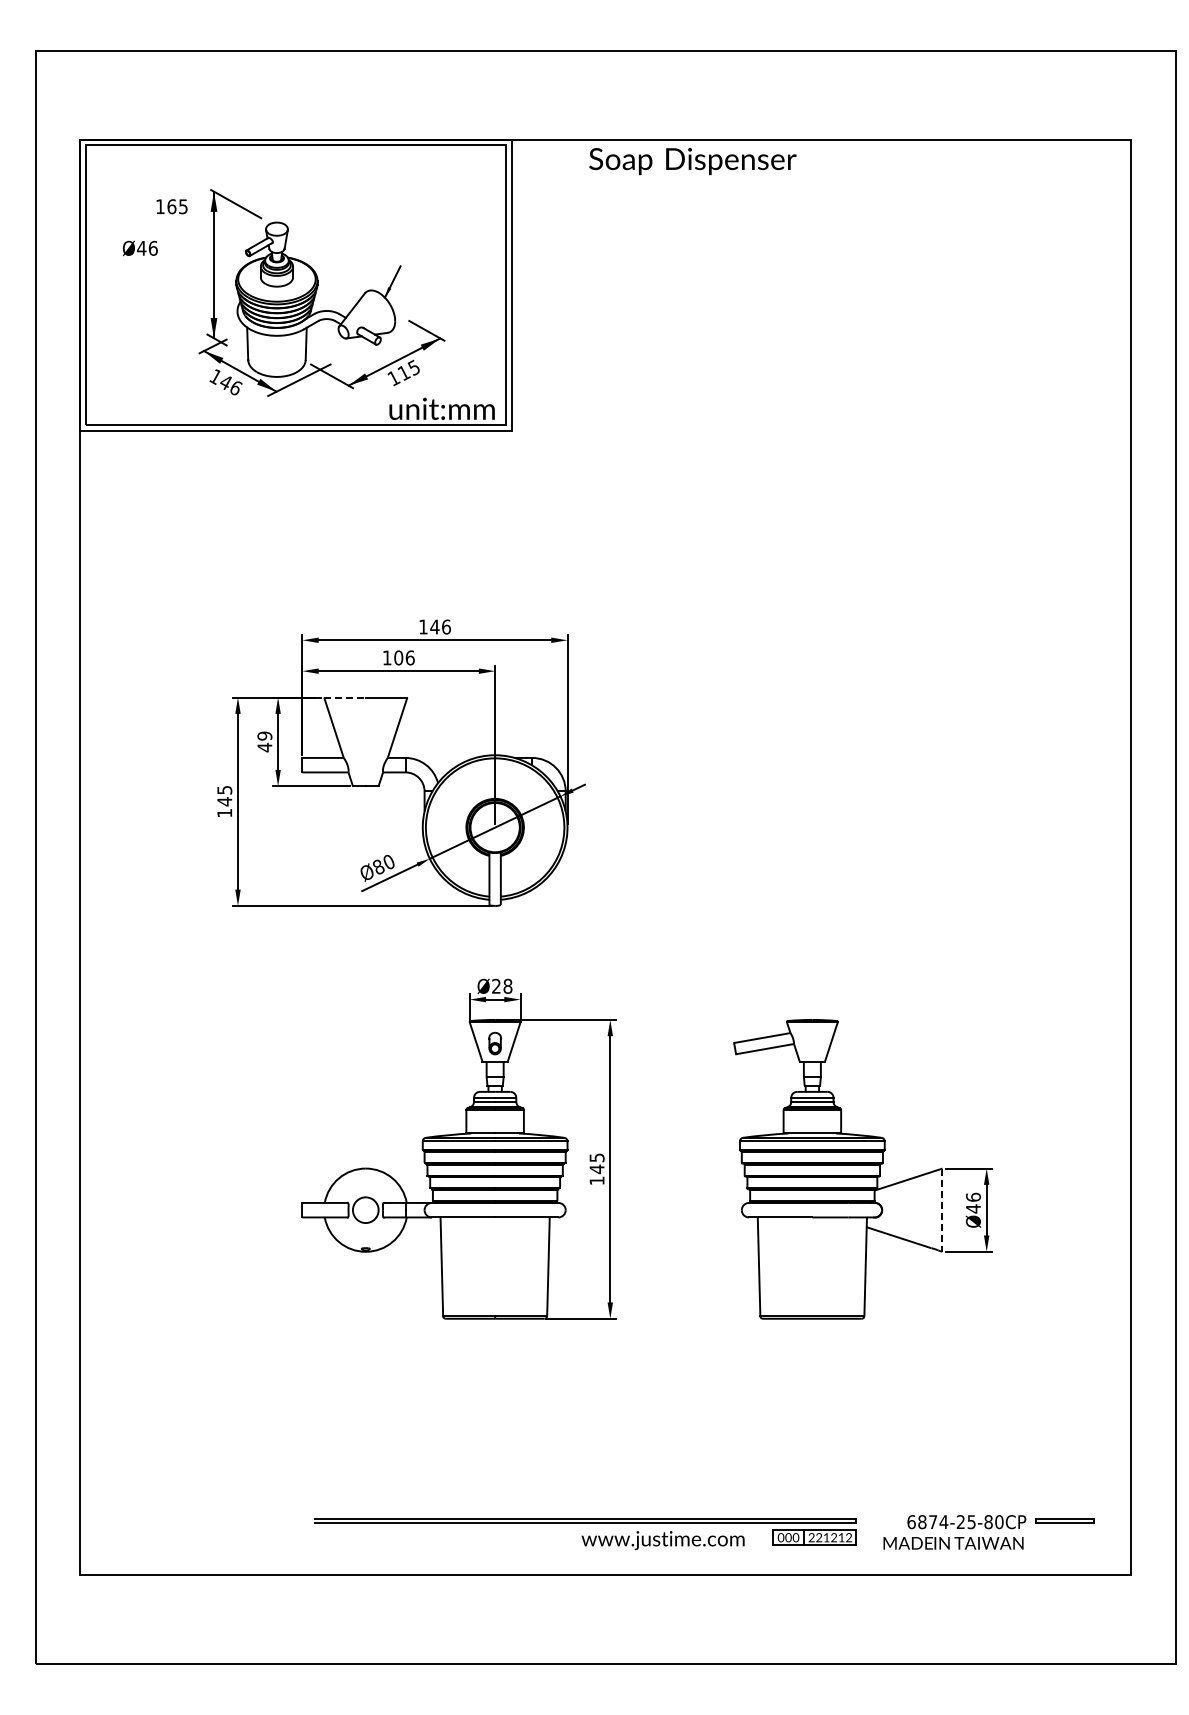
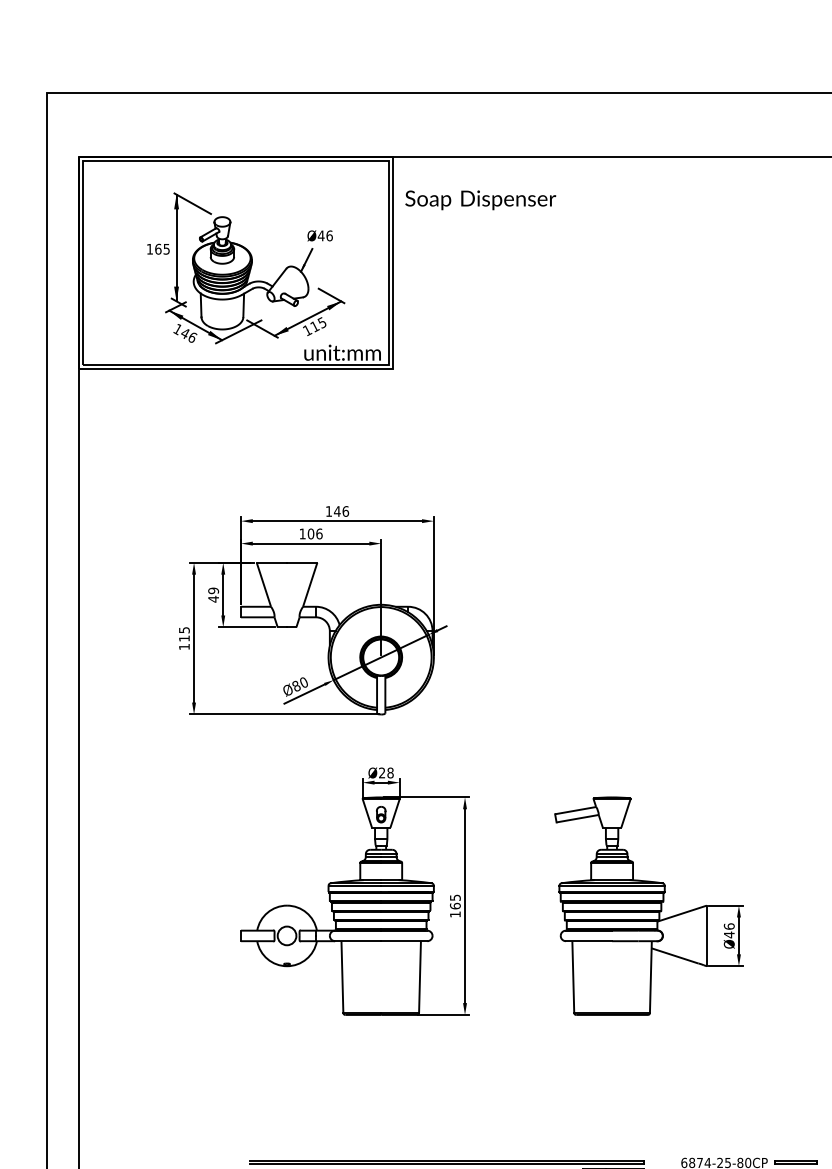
text: (692, 161) -> (480, 200), moved
text: (171, 206) -> (158, 249), moved
text: (139, 248) -> (319, 236), moved
line: (344, 697) -> (271, 562), dashed -> solid
text: (224, 801) -> (184, 638), 145 -> 115
text: (596, 1169) -> (454, 906), 145 -> 165
line: (942, 1210) -> (706, 936), dashed -> solid

